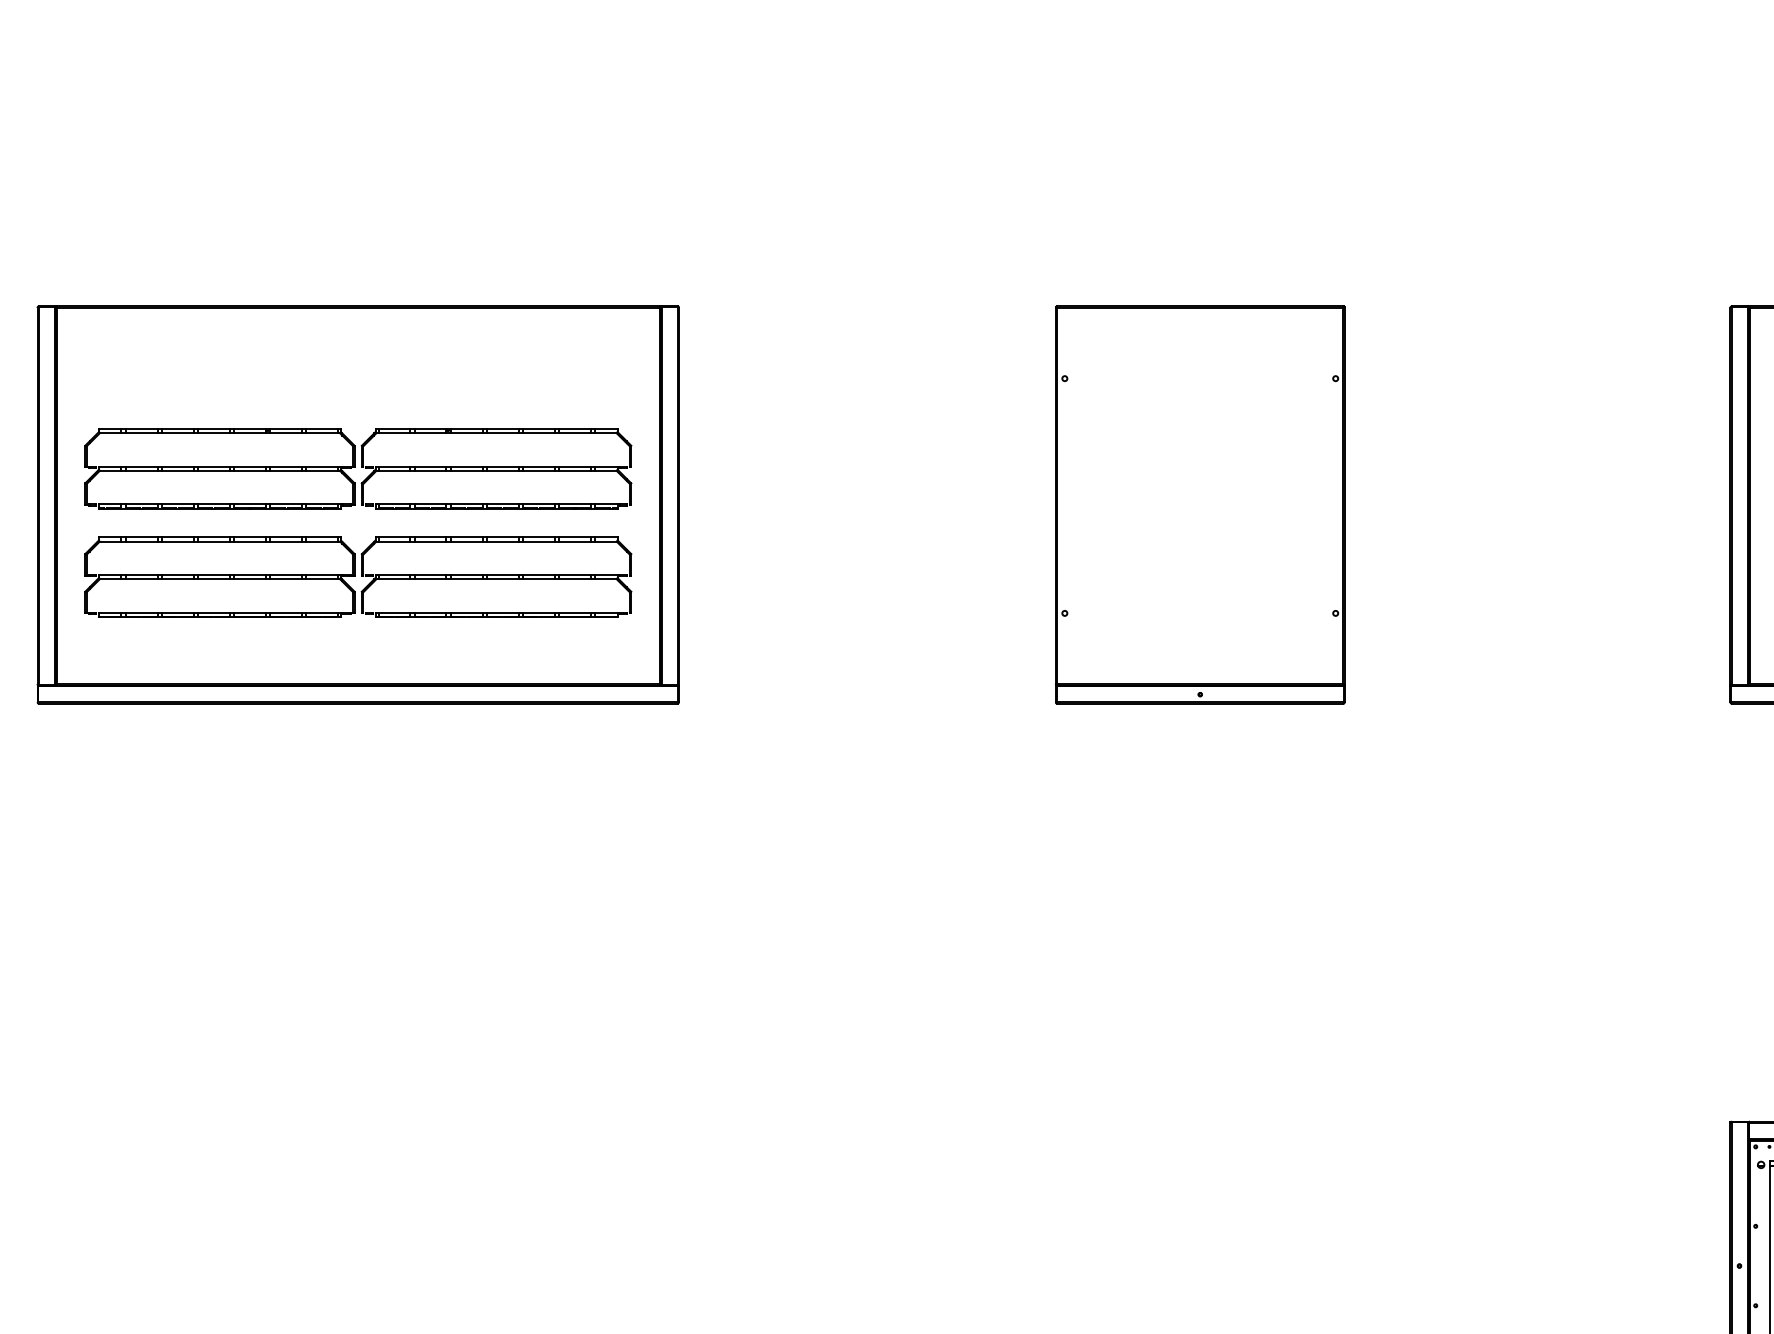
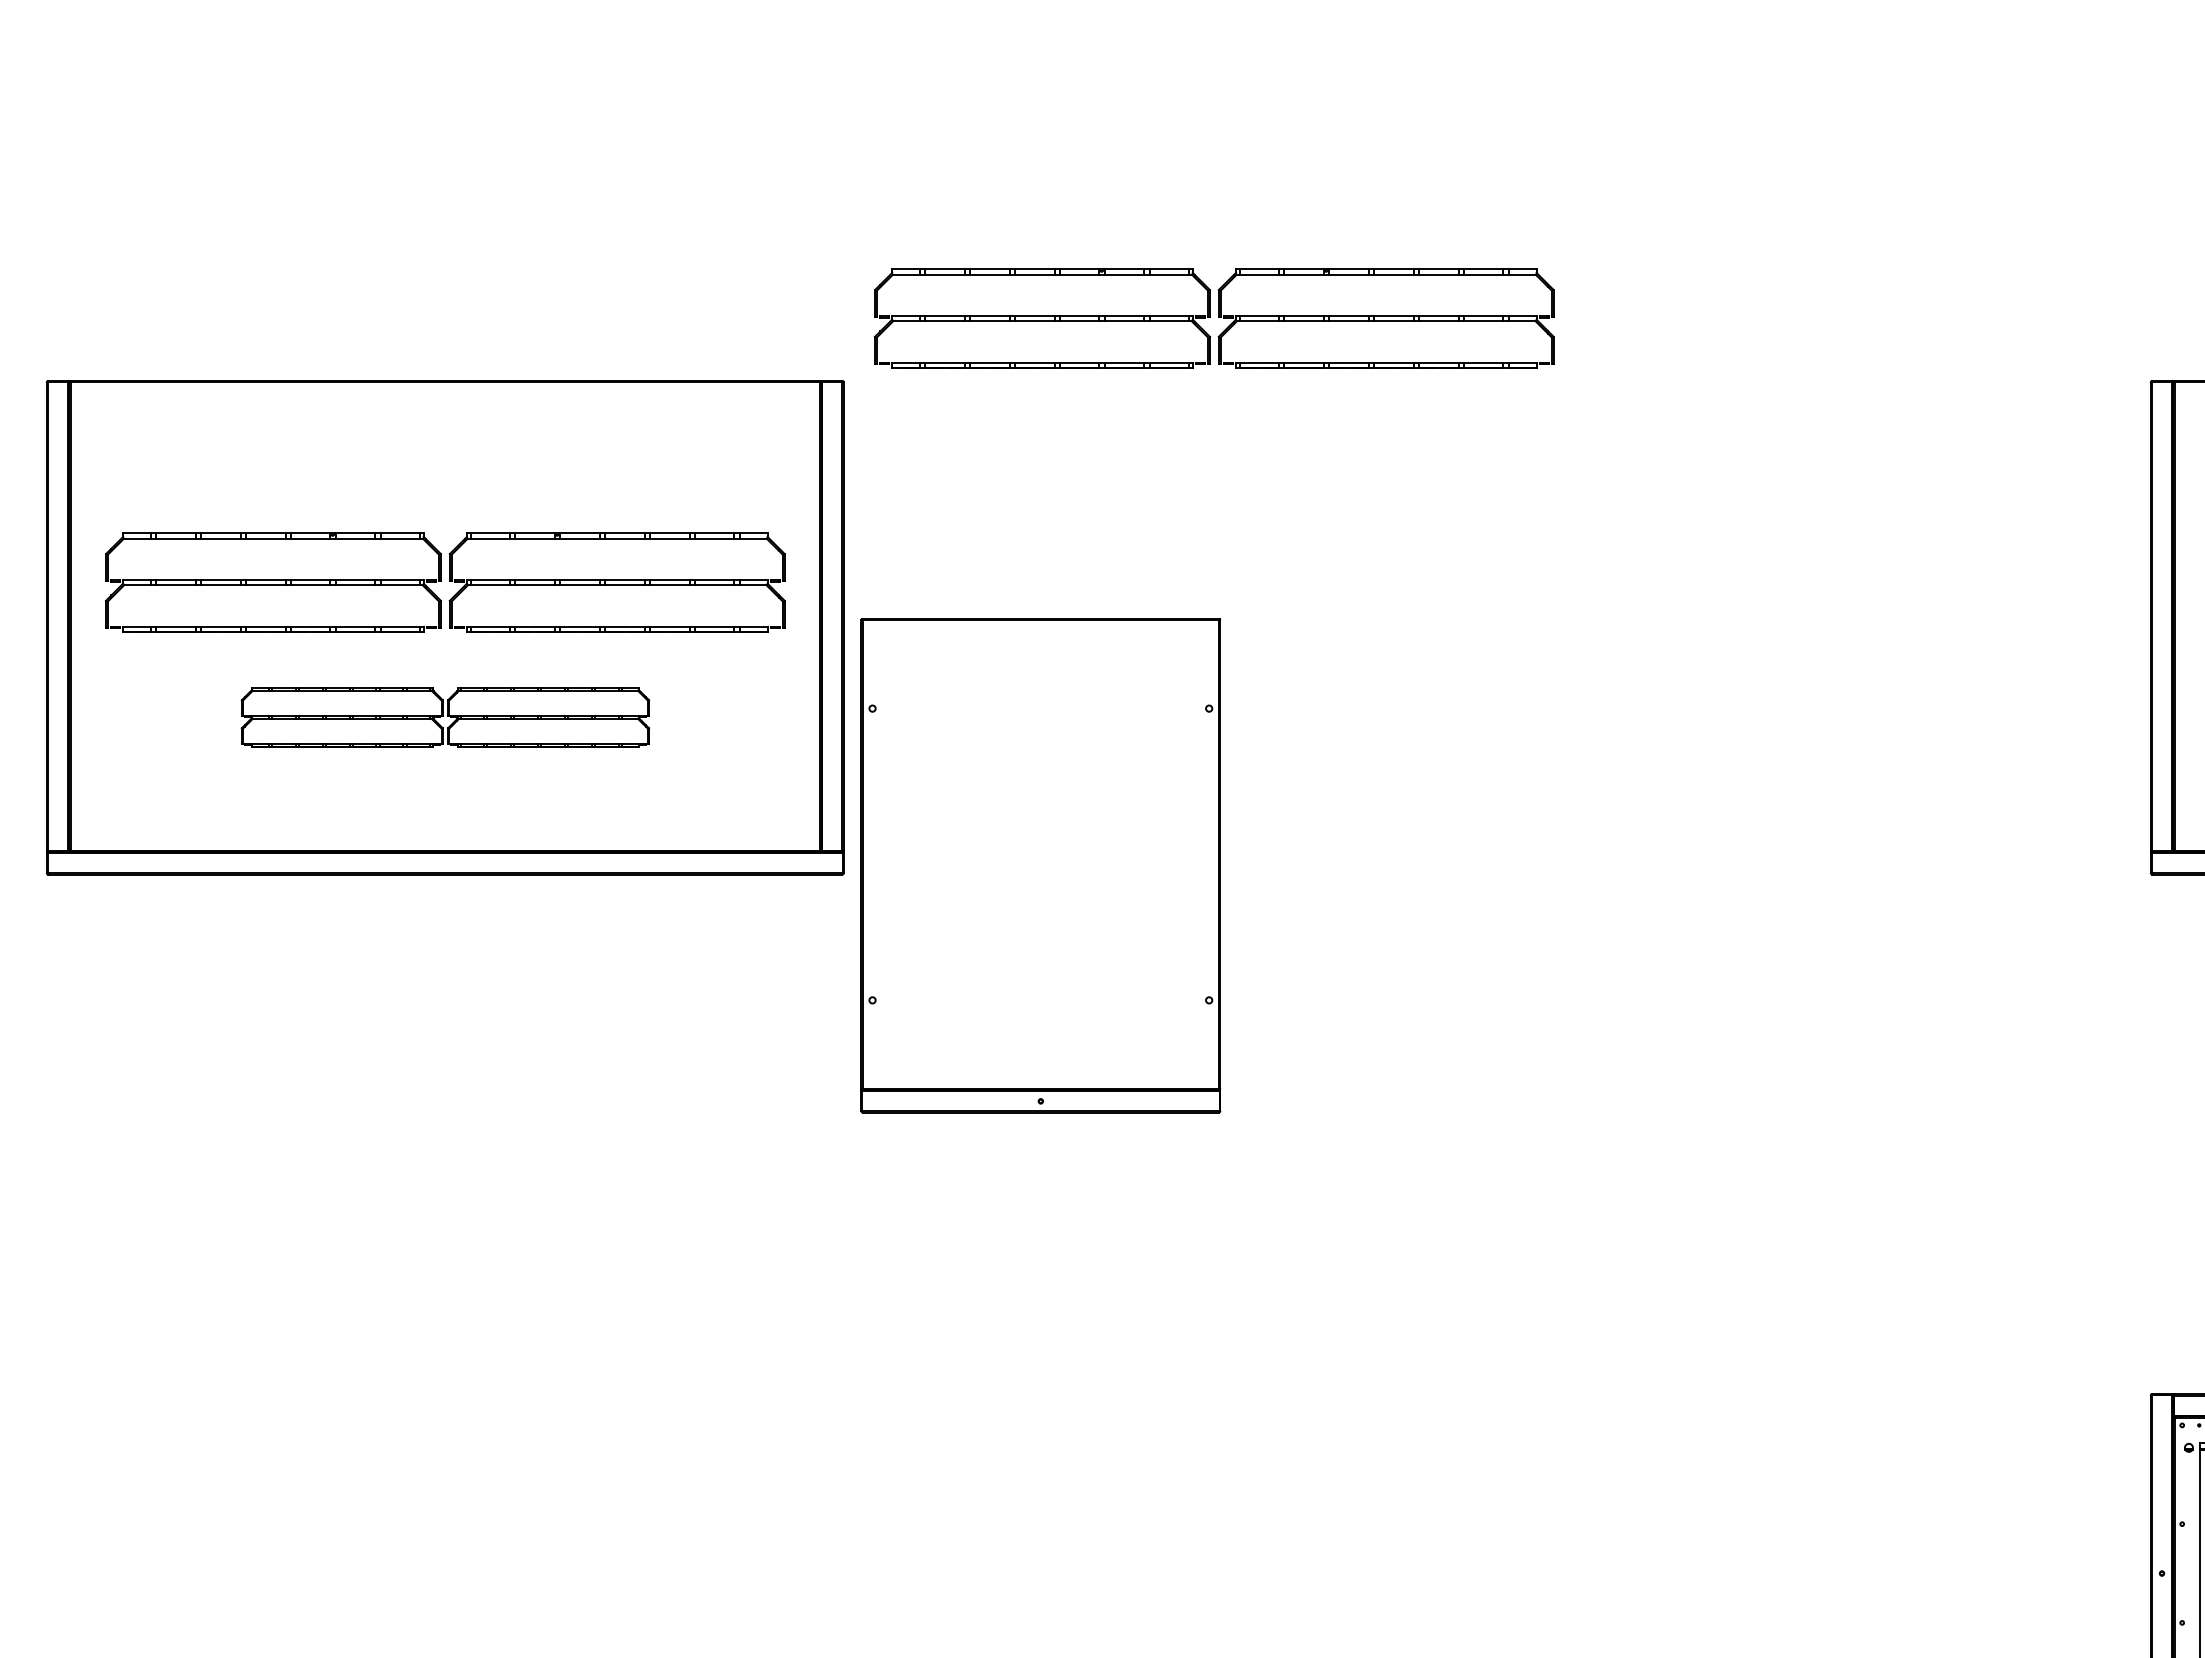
part: (977, 256) -> (1214, 318), added
part: (1199, 504) -> (1040, 865), moved
part: (358, 577) -> (445, 717), size x0.6

